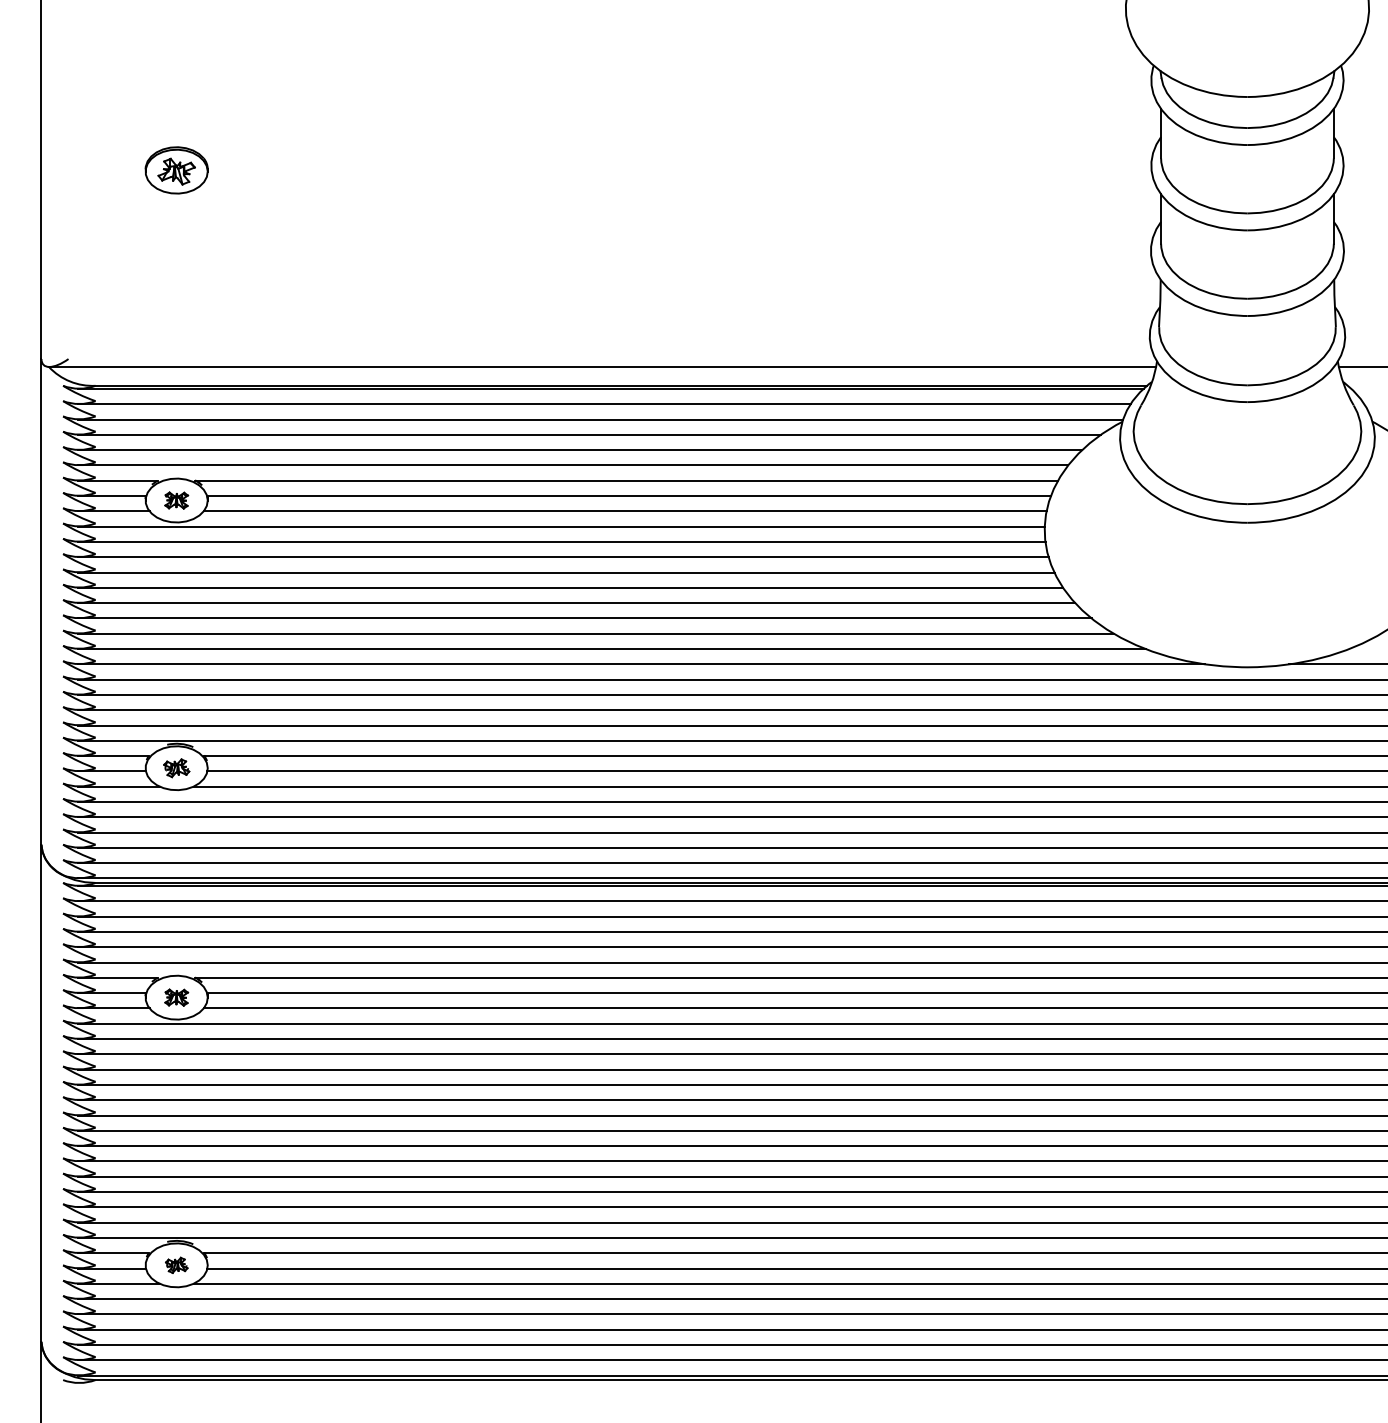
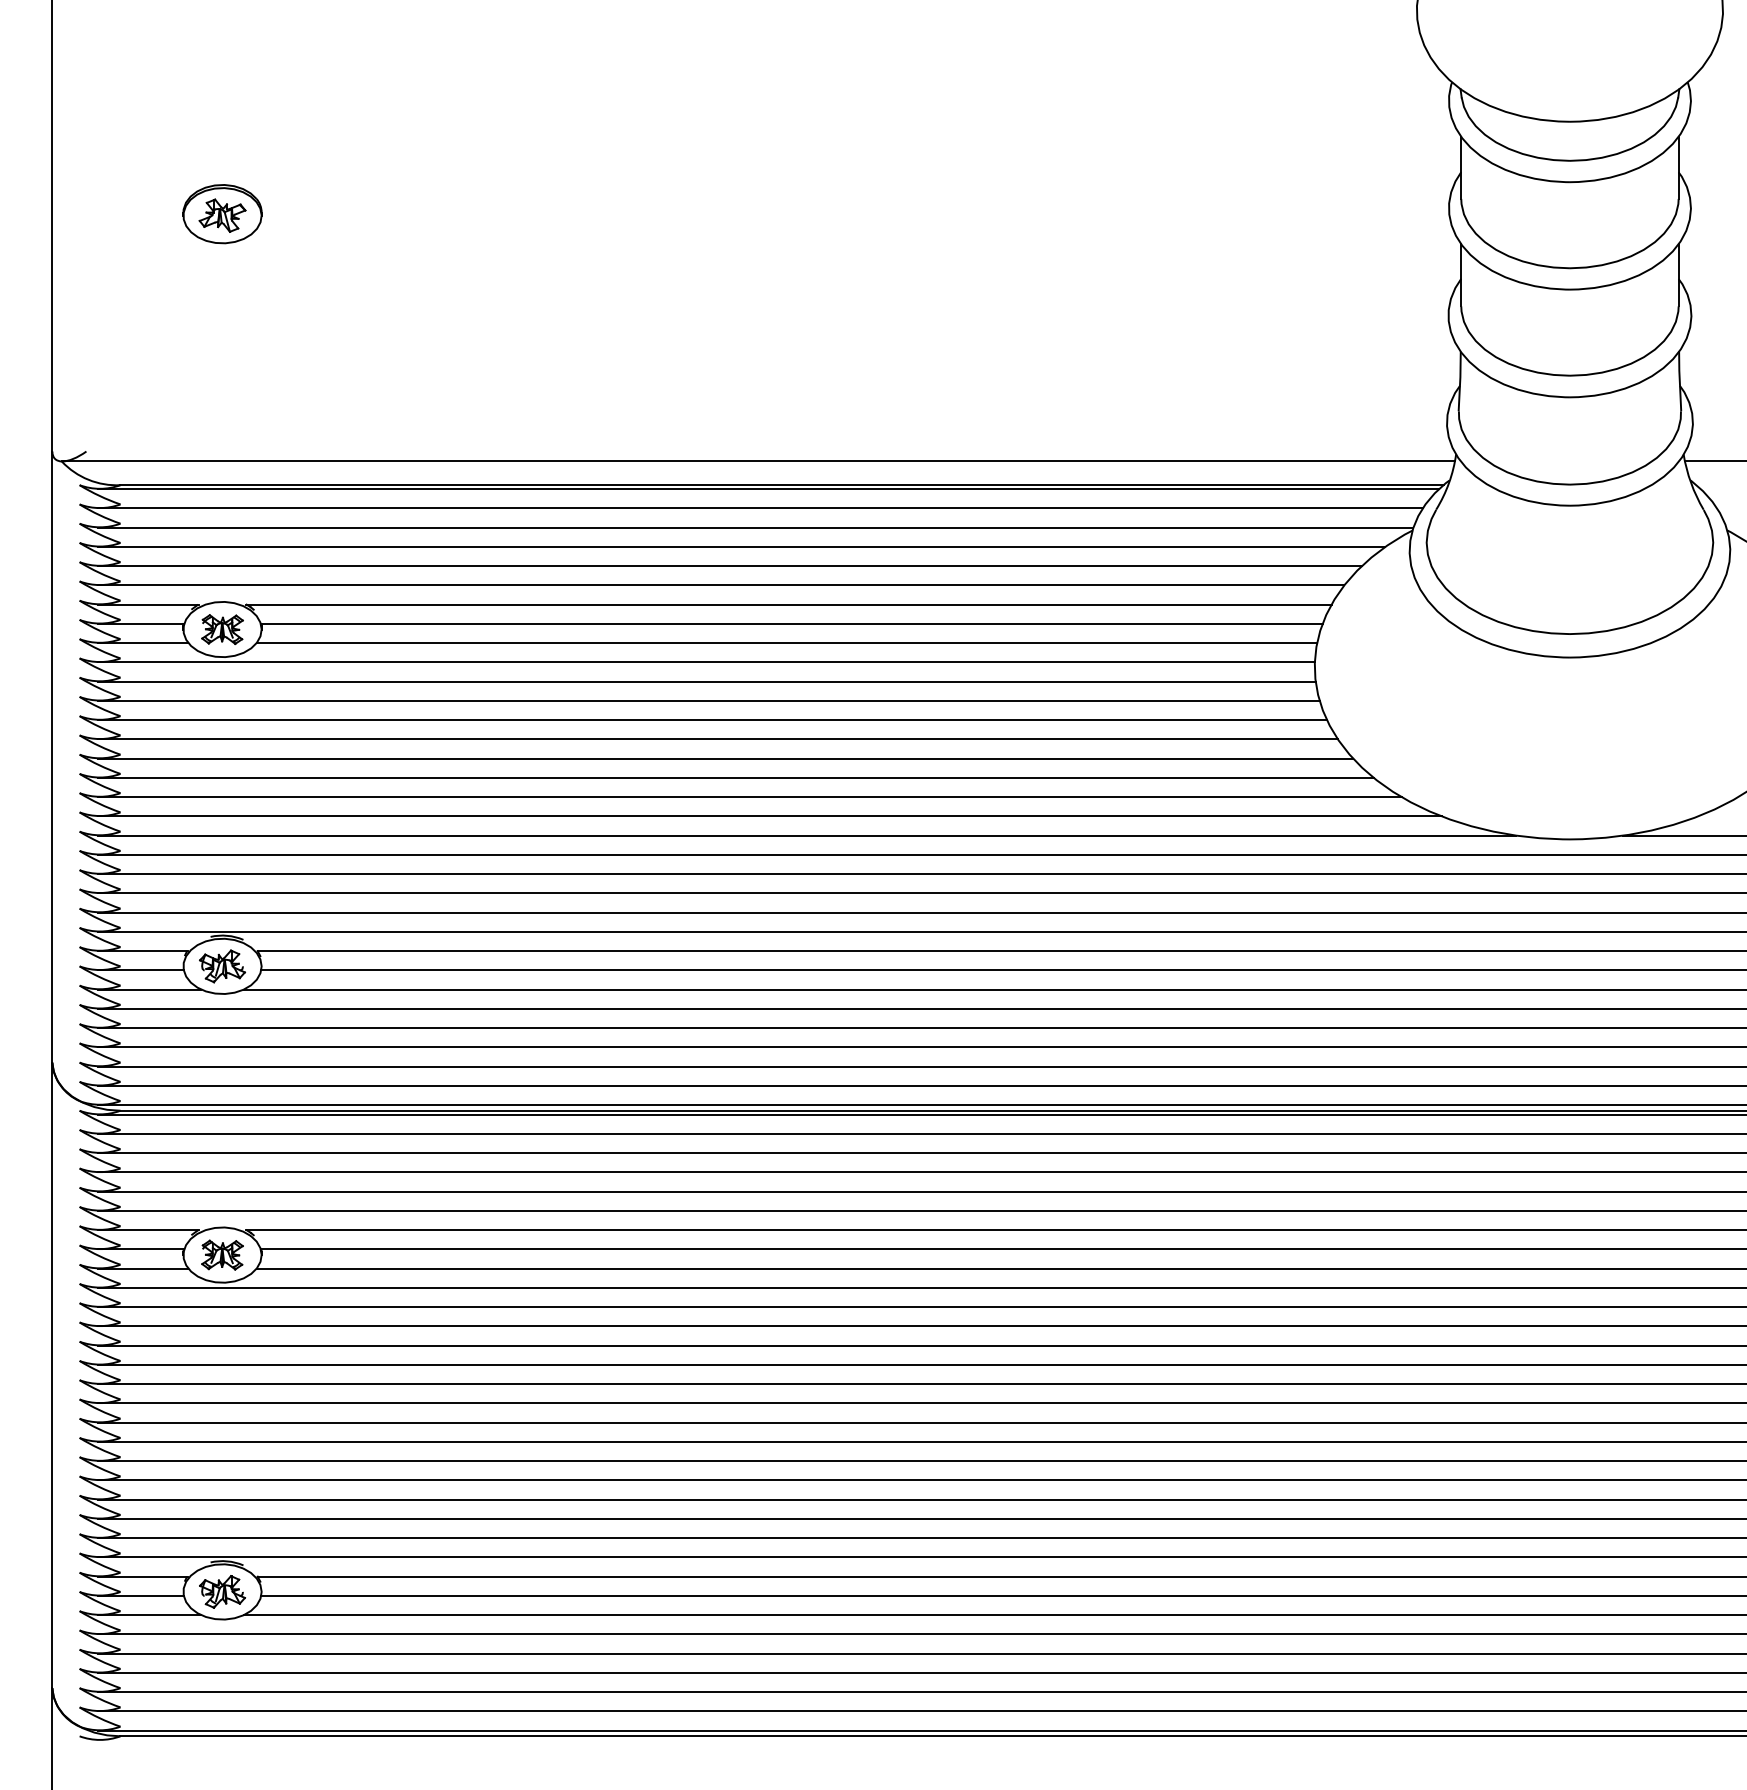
part: (176, 500) -> (222, 629), size x1.43
part: (176, 768) -> (222, 966), size x1.43
part: (176, 997) -> (222, 1254), size x1.43
part: (176, 1265) -> (222, 1591), size x1.67

